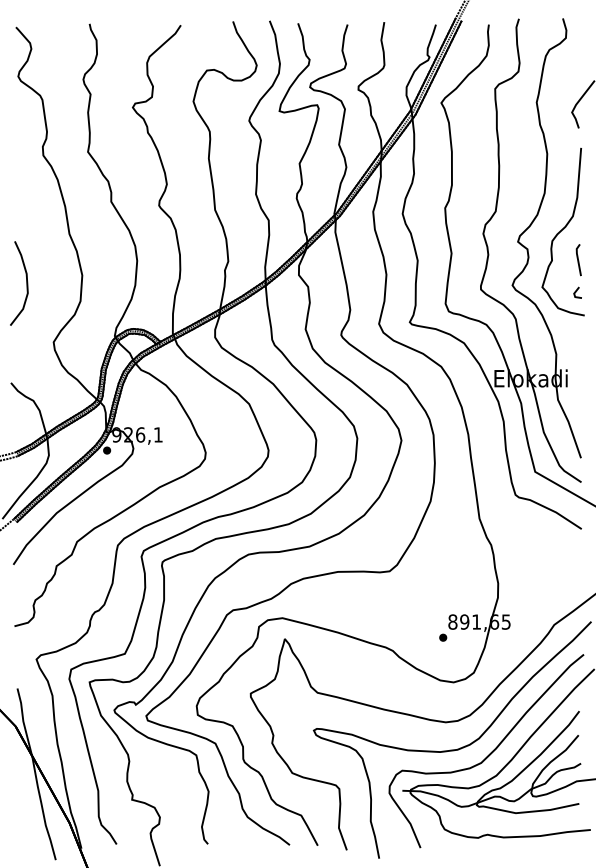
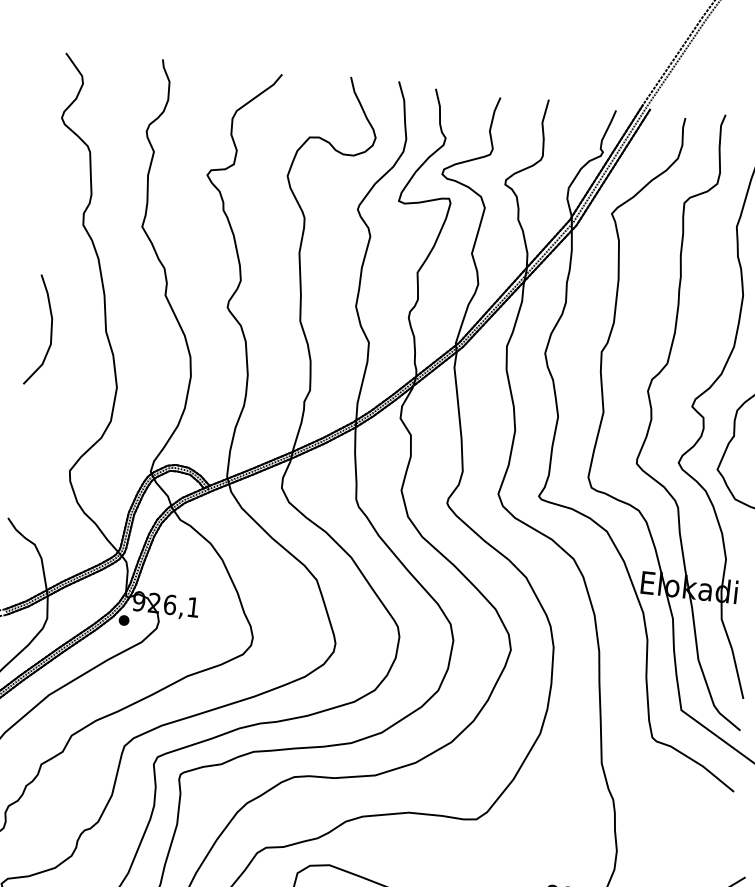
curve: (26, 283) -> (50, 331), moved

